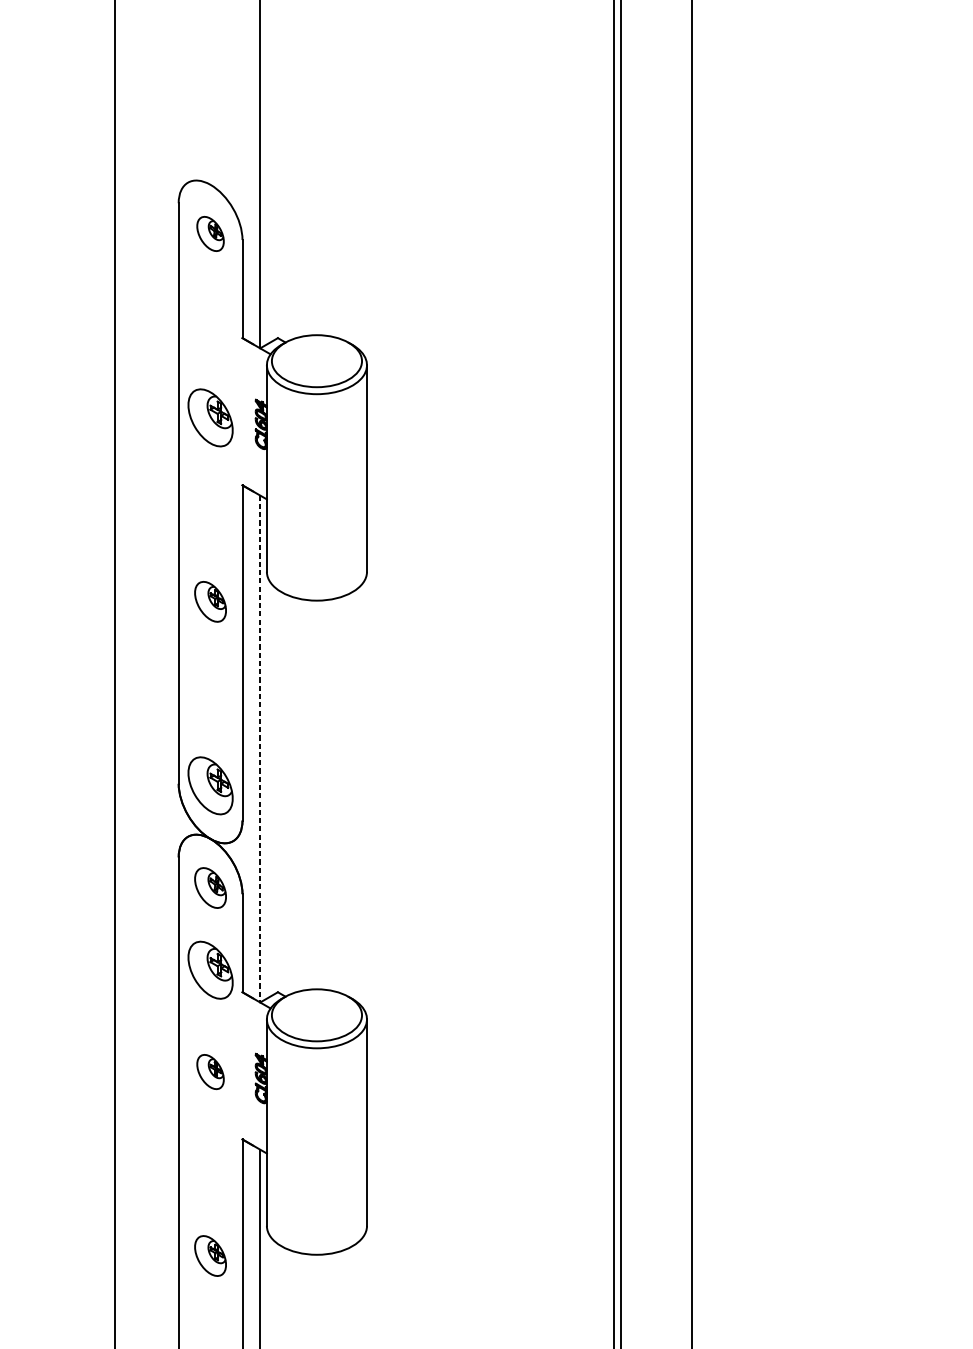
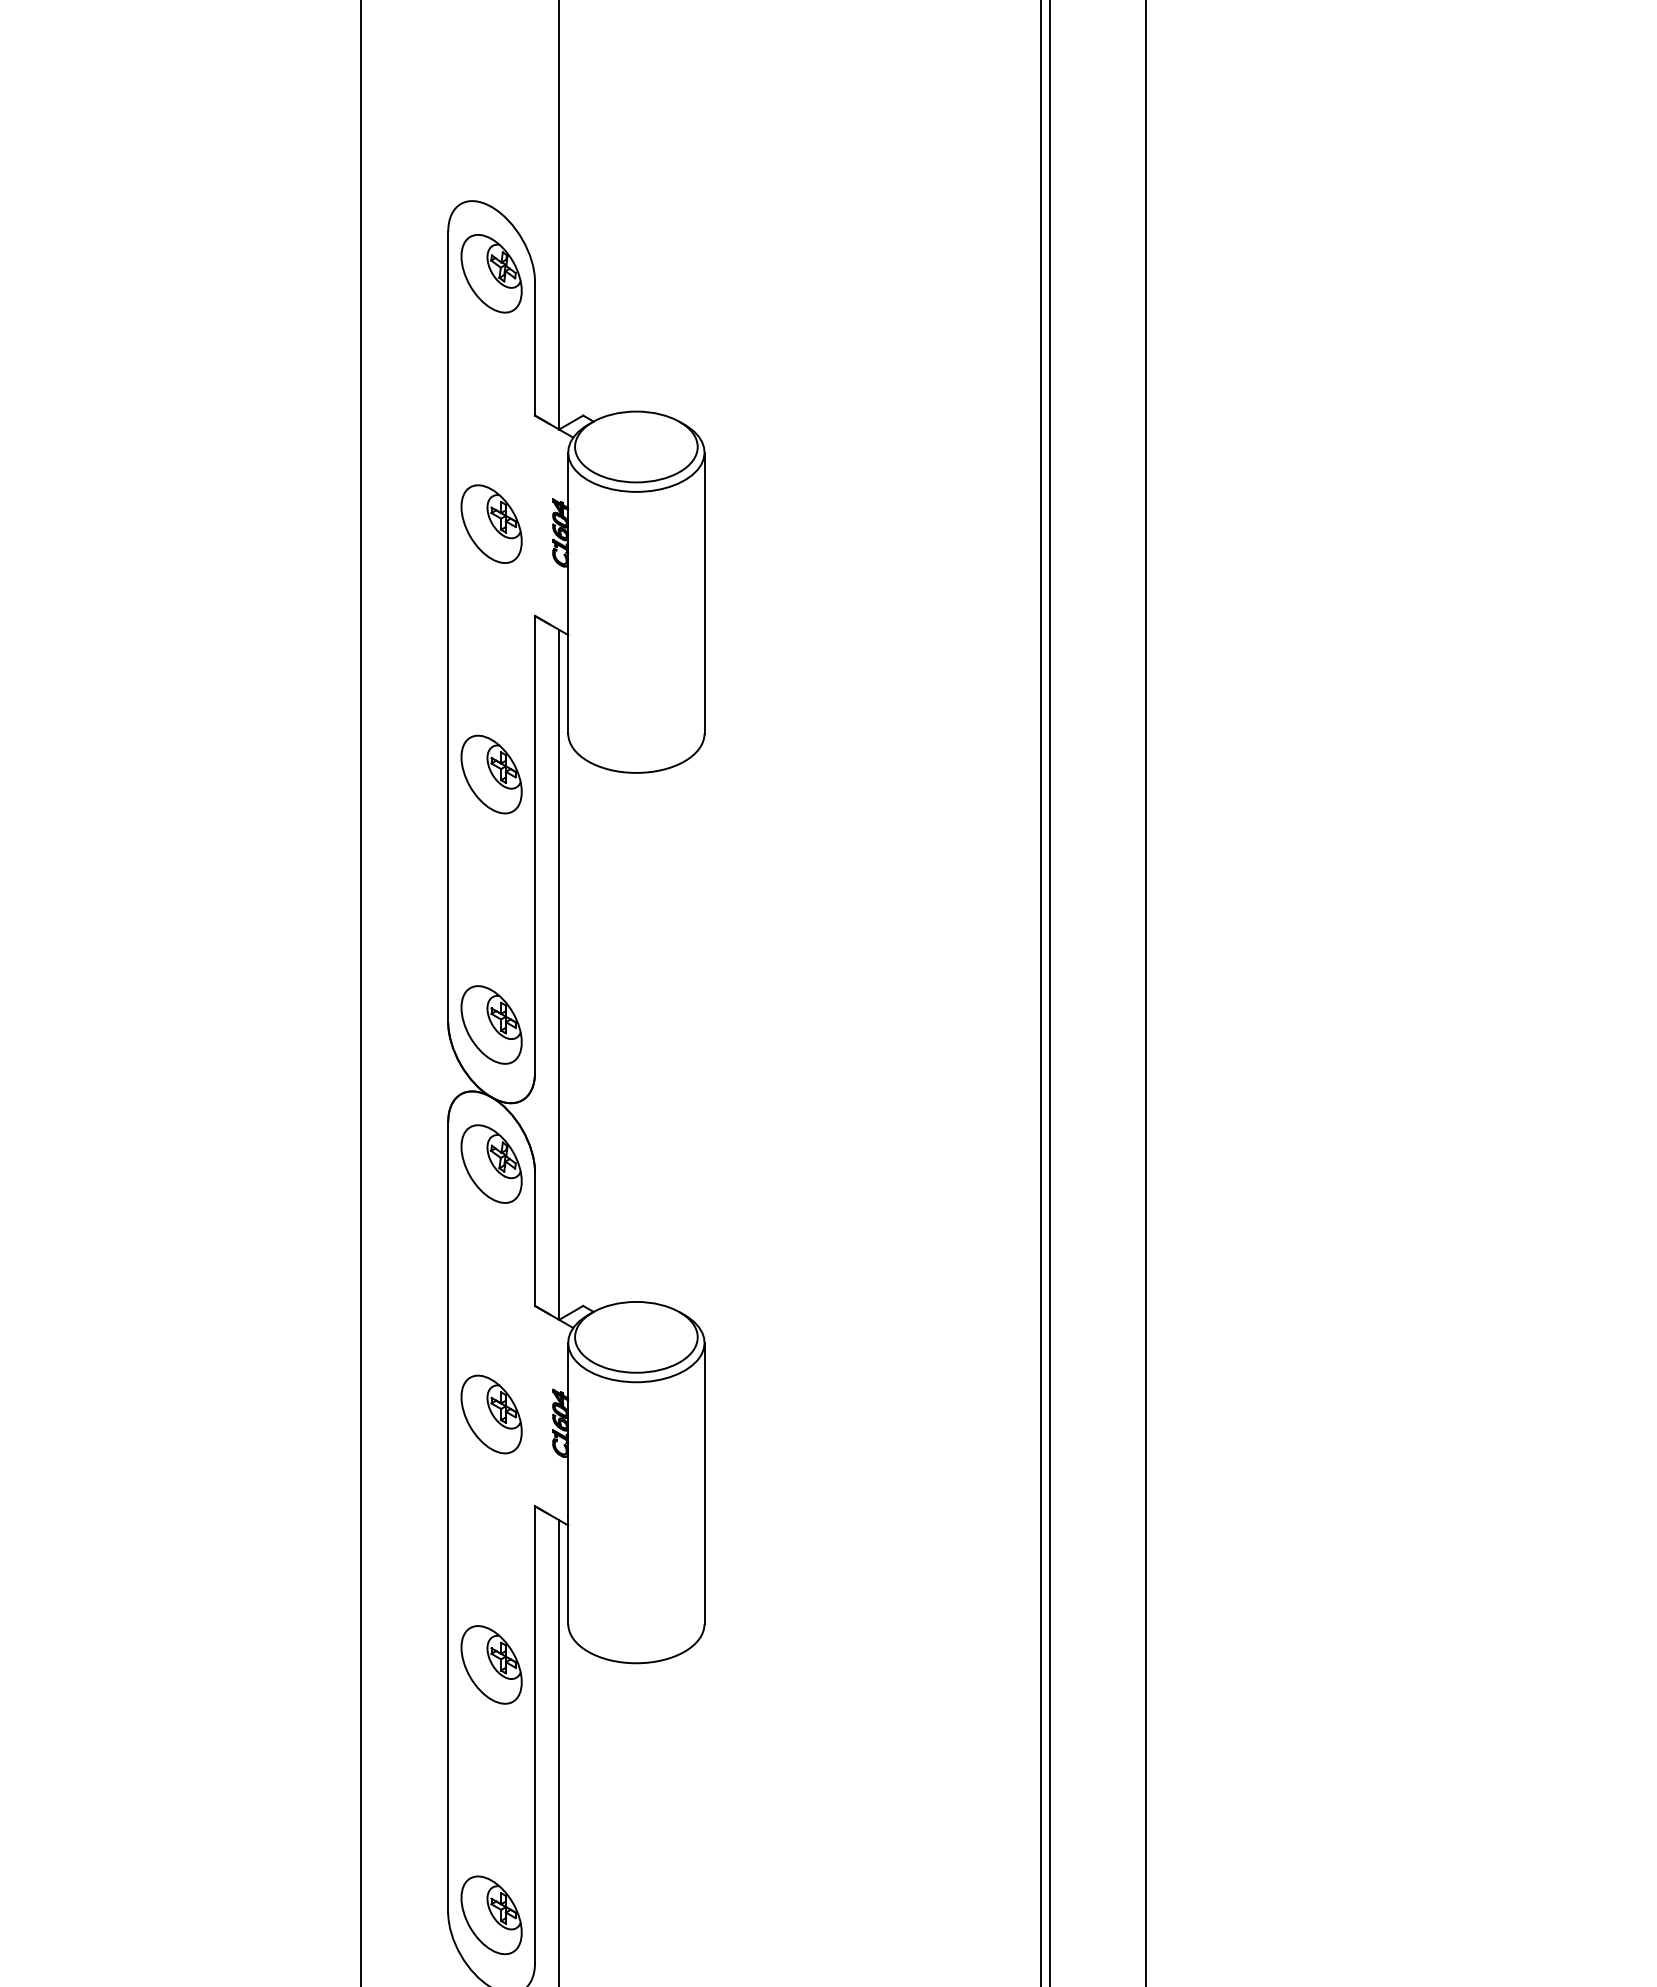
part: (210, 233) -> (491, 273), size x1.67
part: (210, 601) -> (491, 774), size x1.43
line: (260, 749) -> (559, 975), dashed -> solid
part: (210, 887) -> (491, 1163), size x1.43
part: (210, 969) -> (491, 1275), removed
part: (210, 1072) -> (491, 1414), size x1.67
part: (210, 1255) -> (491, 1664), size x1.43

